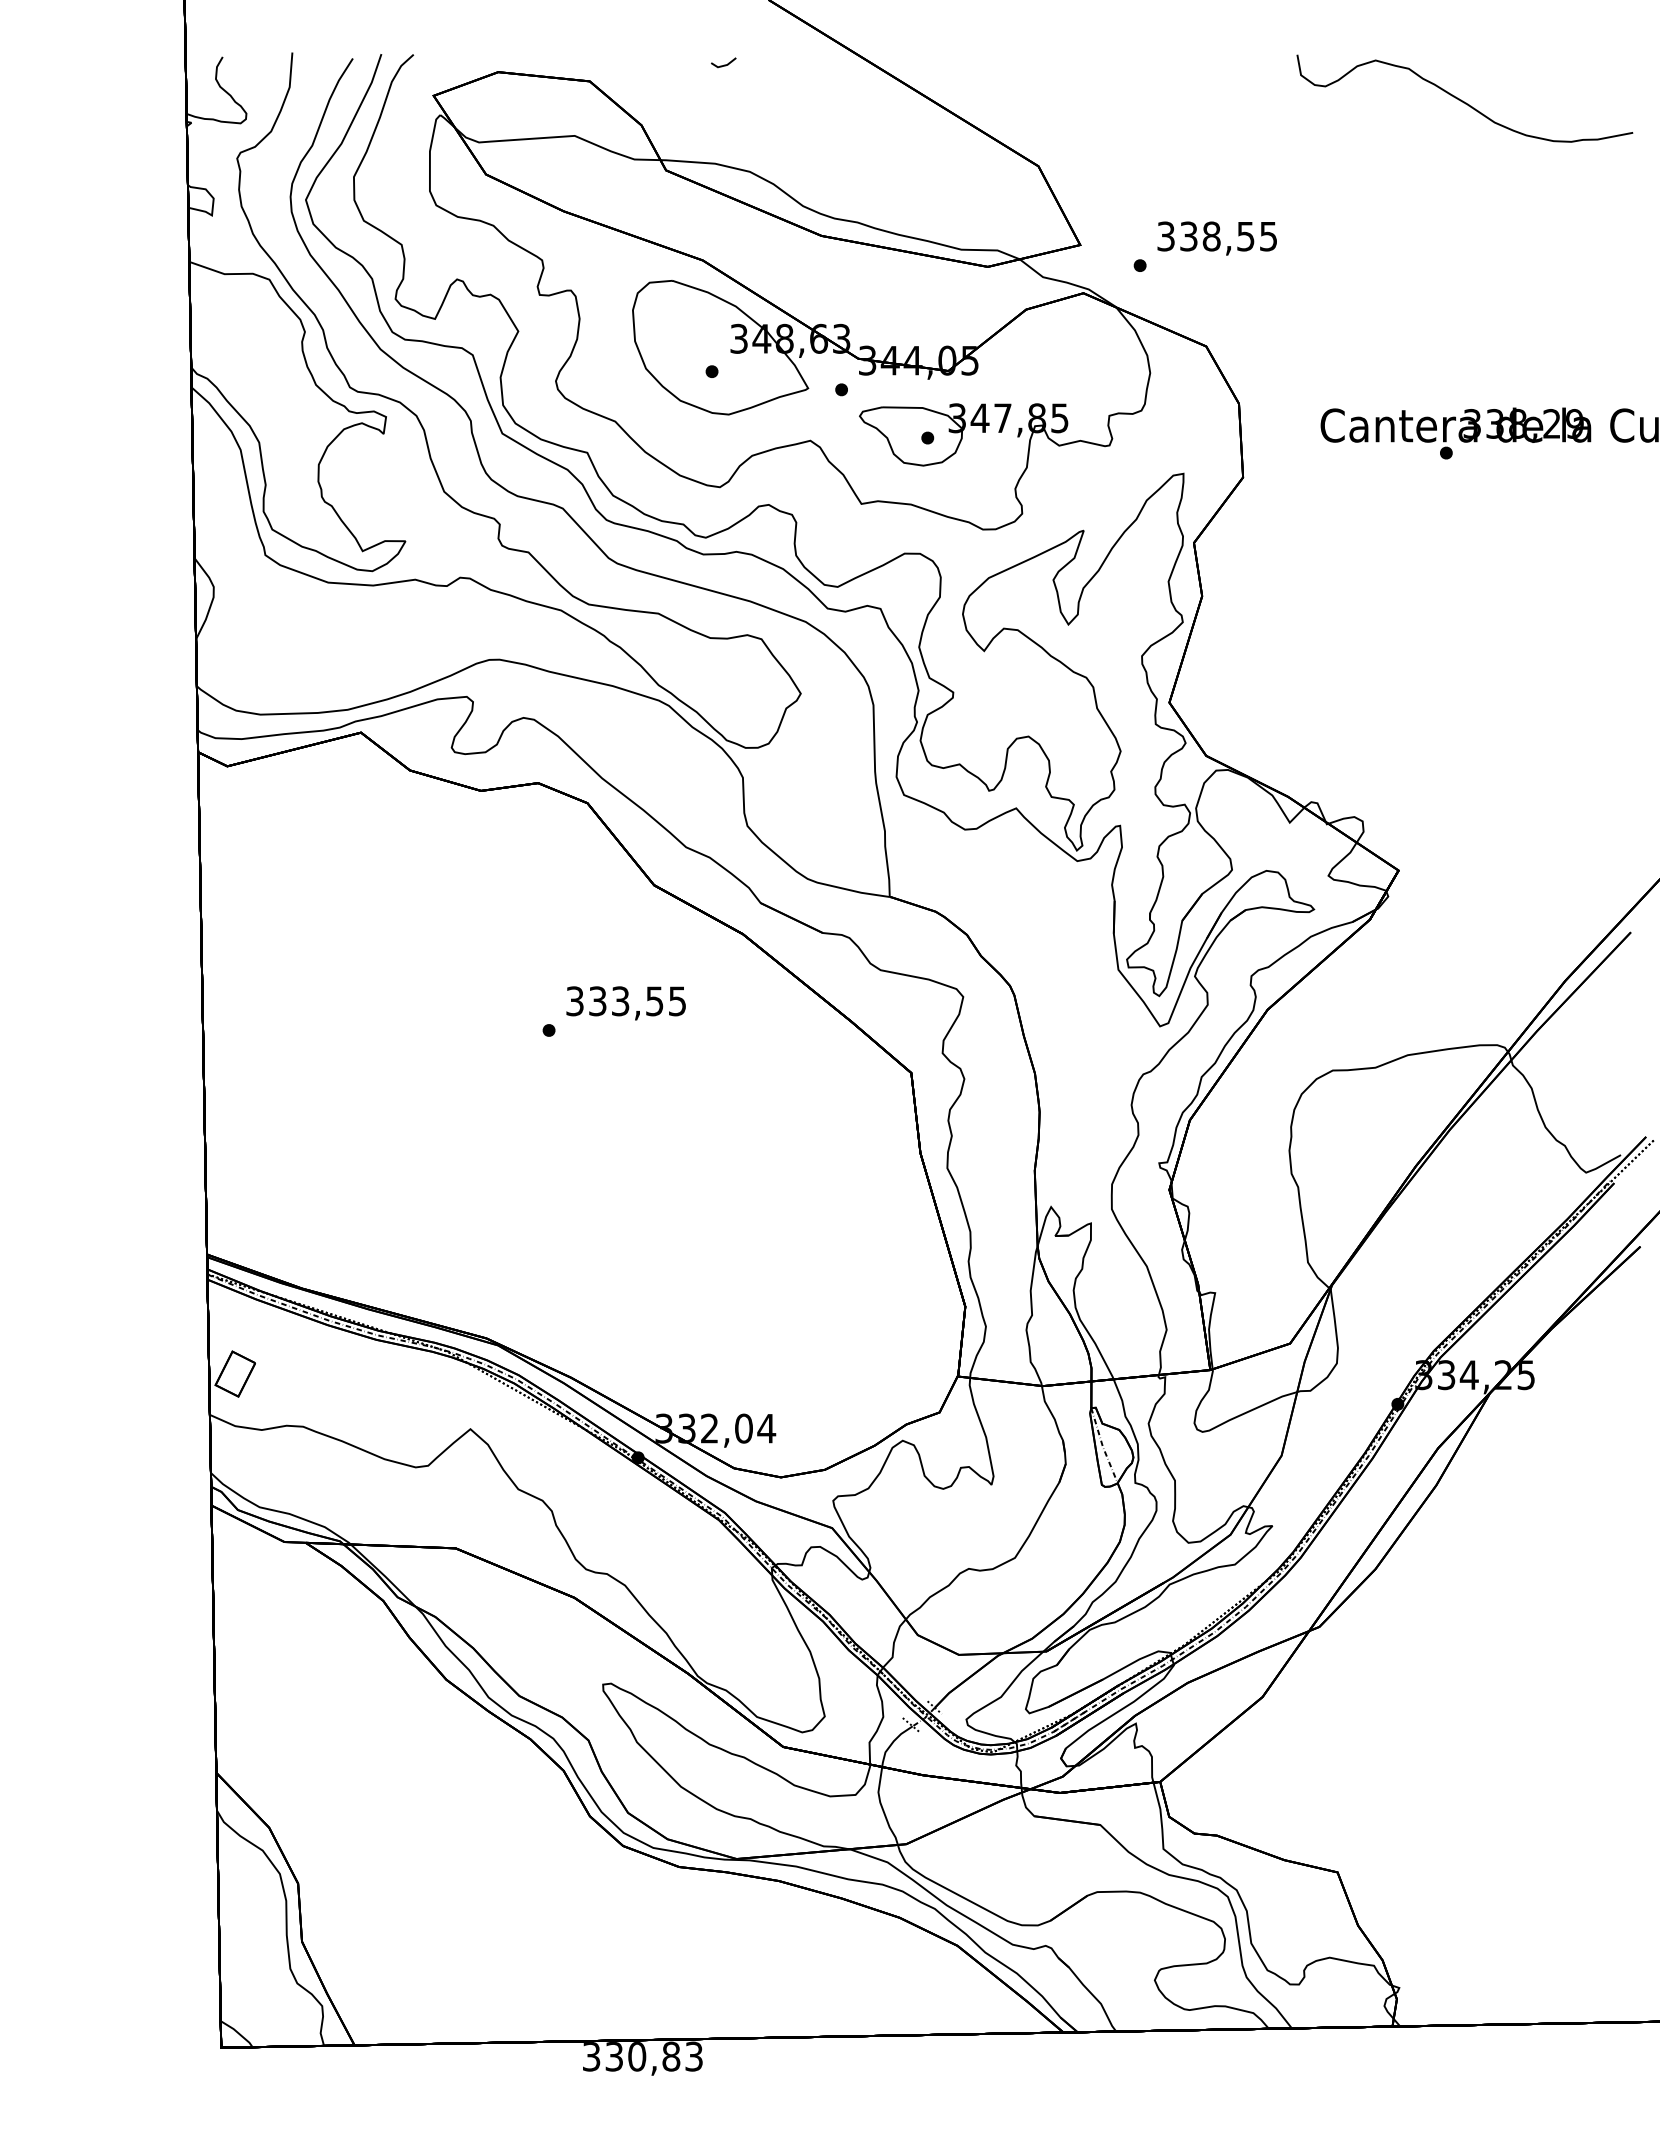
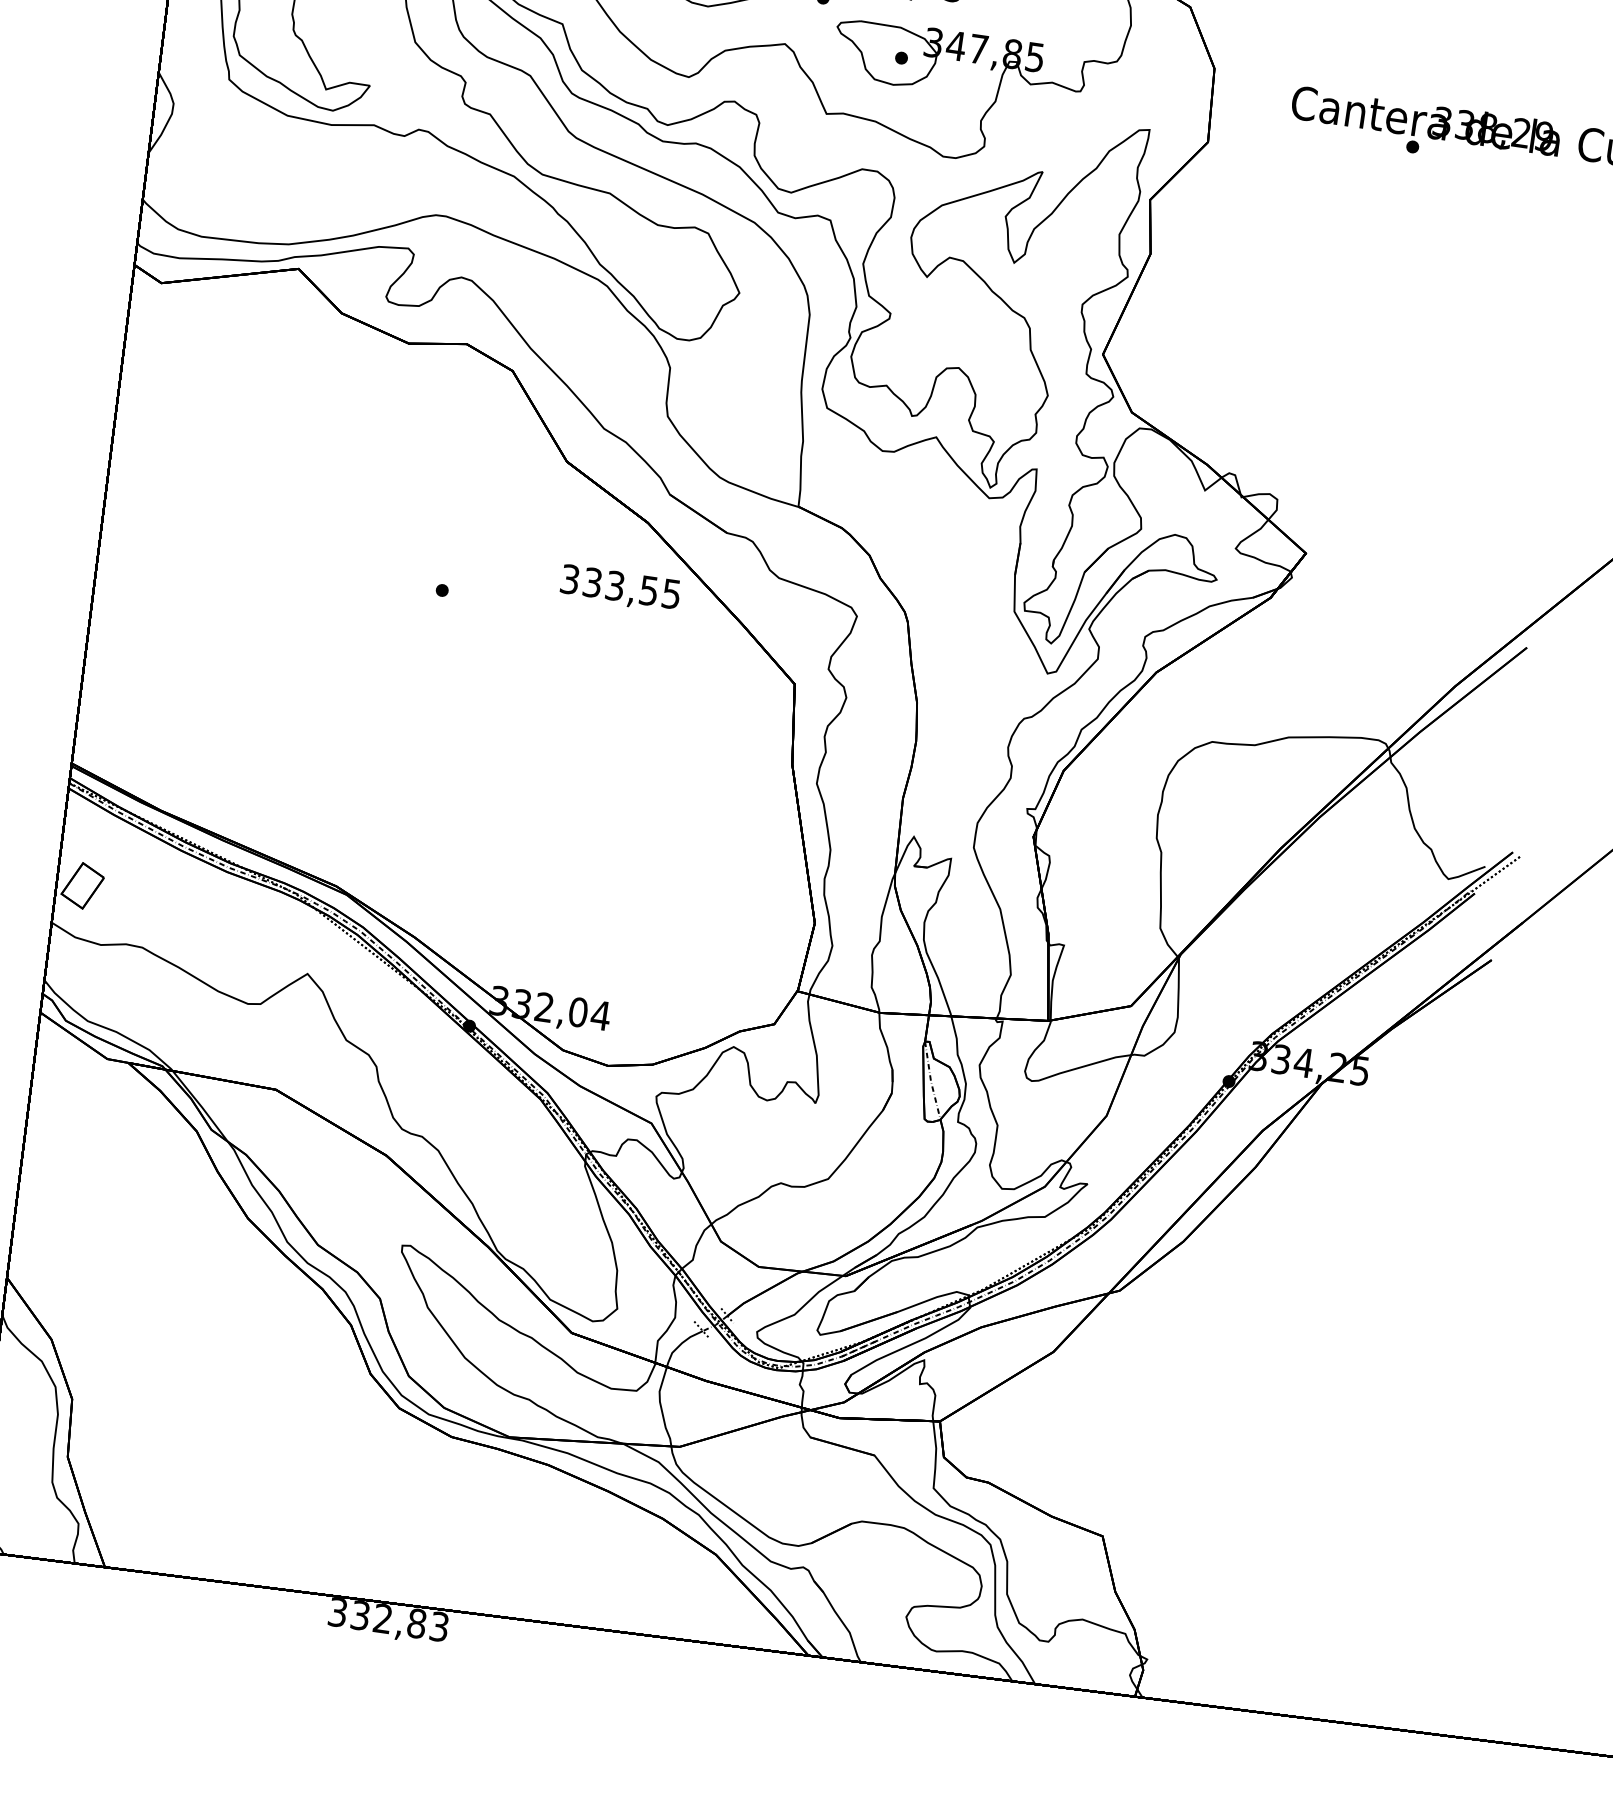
text: (625, 1003) -> (619, 588), moved
text: (637, 2056) -> (383, 1618), 330,83 -> 332,83

